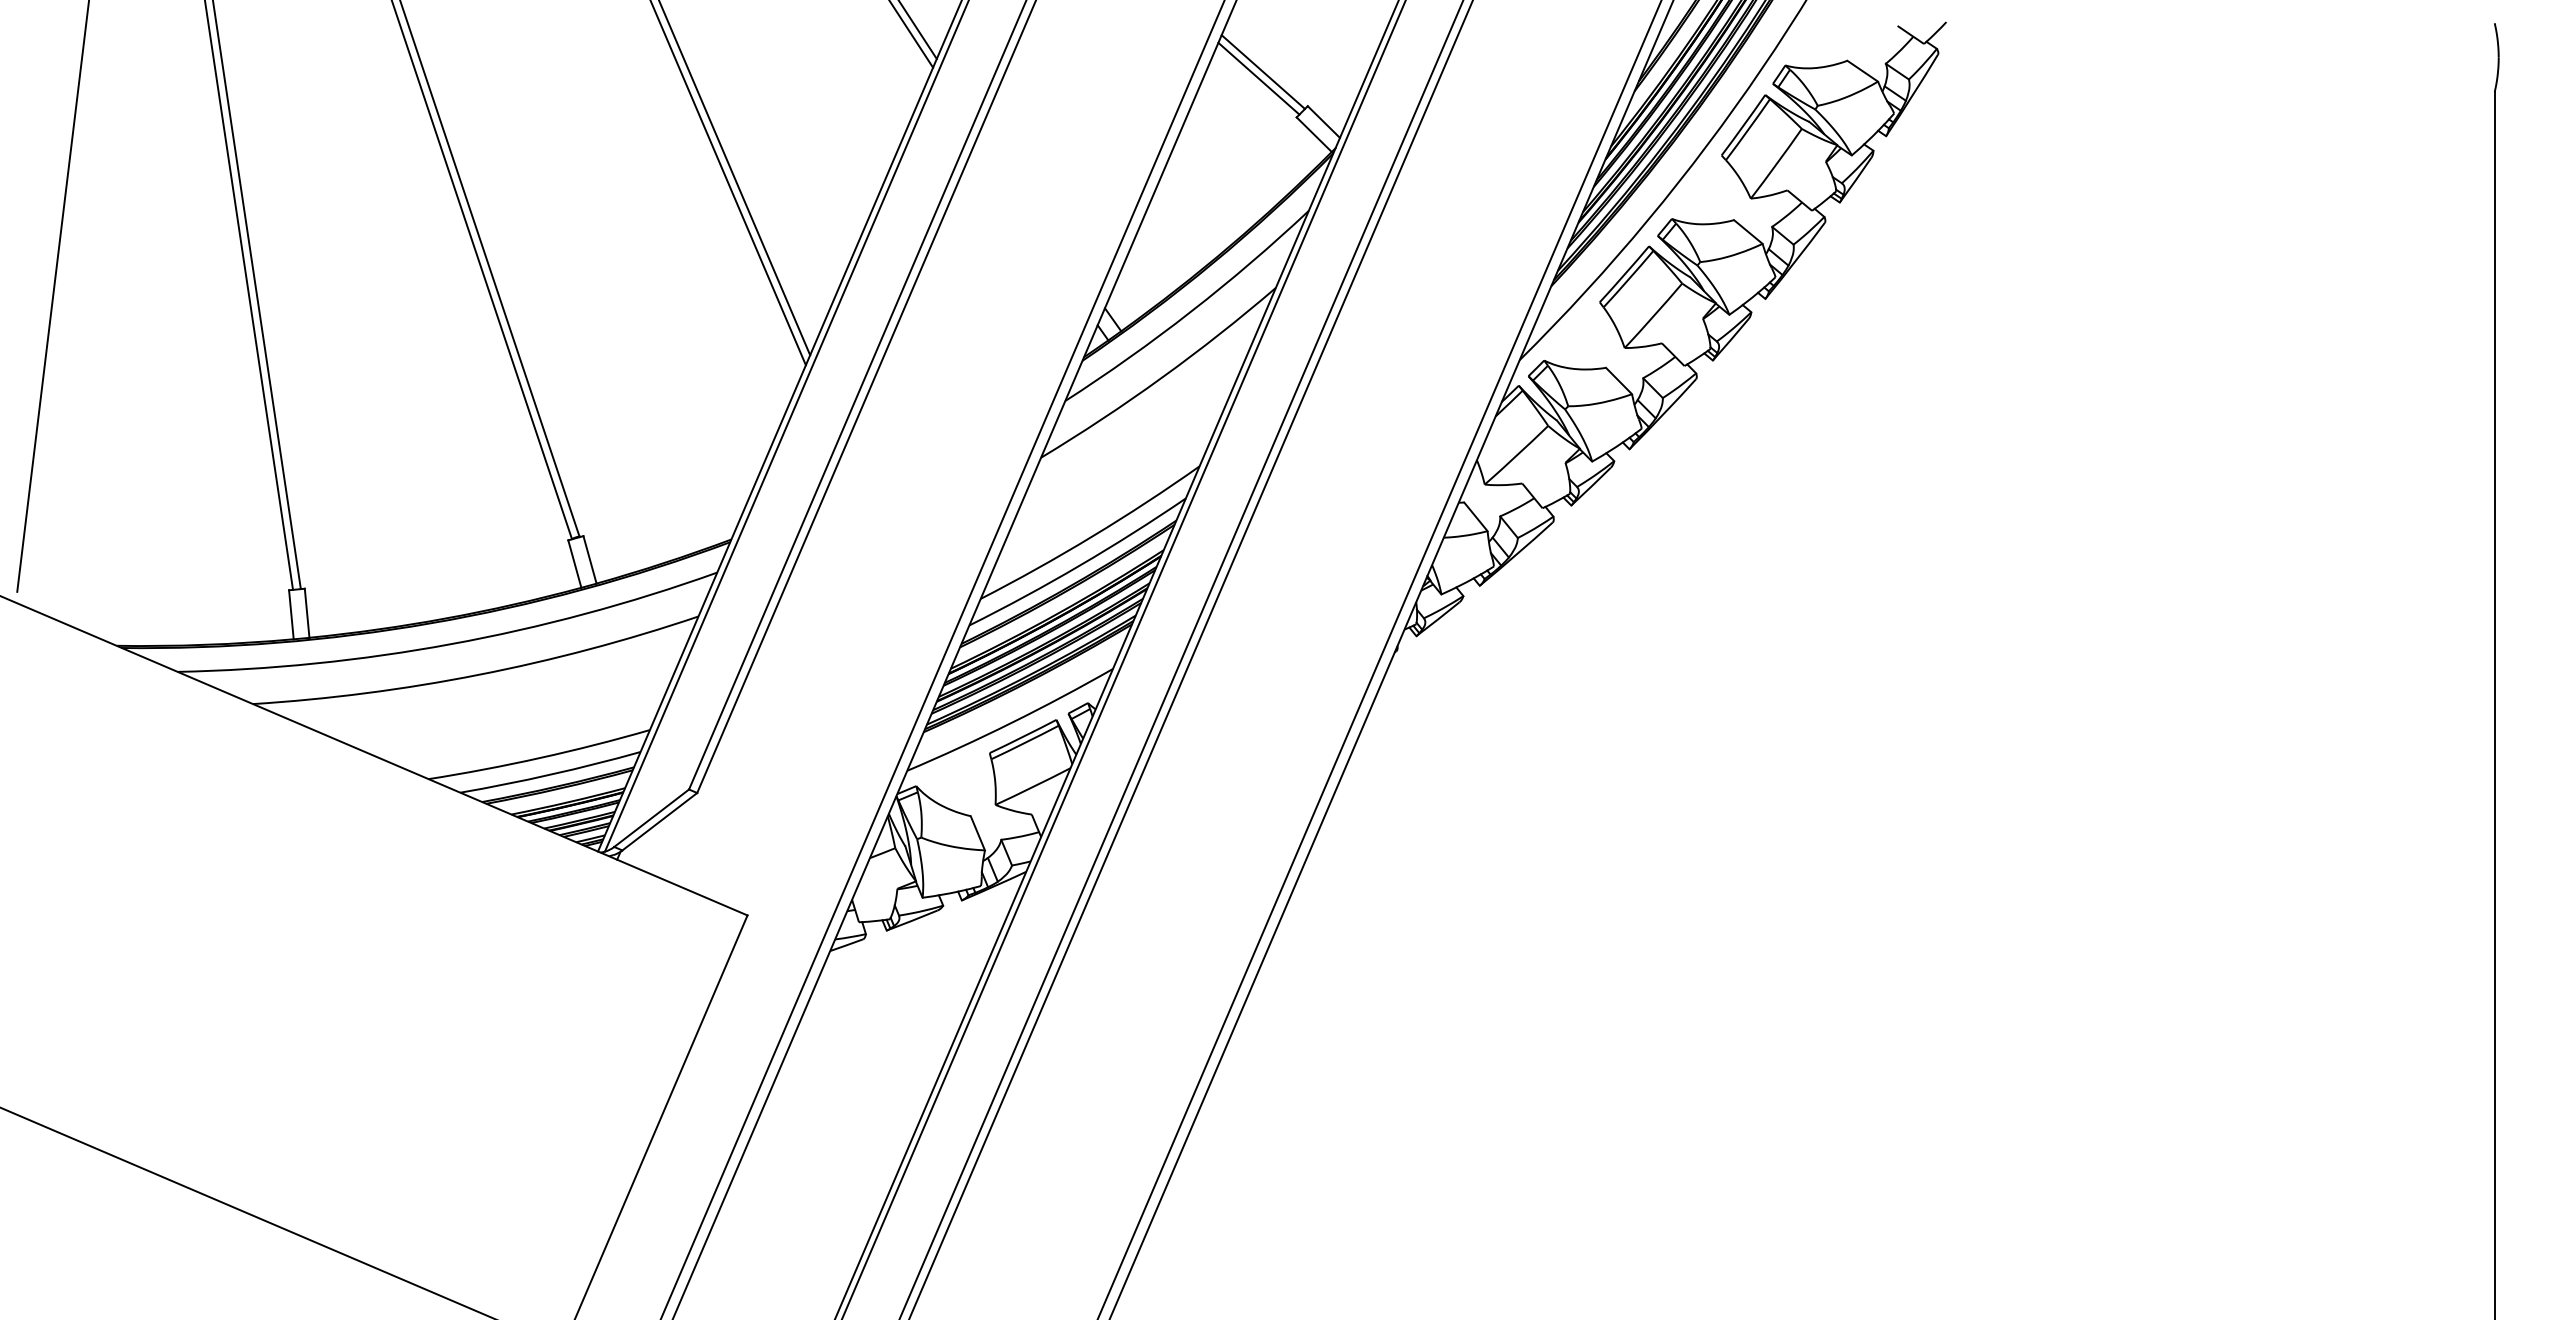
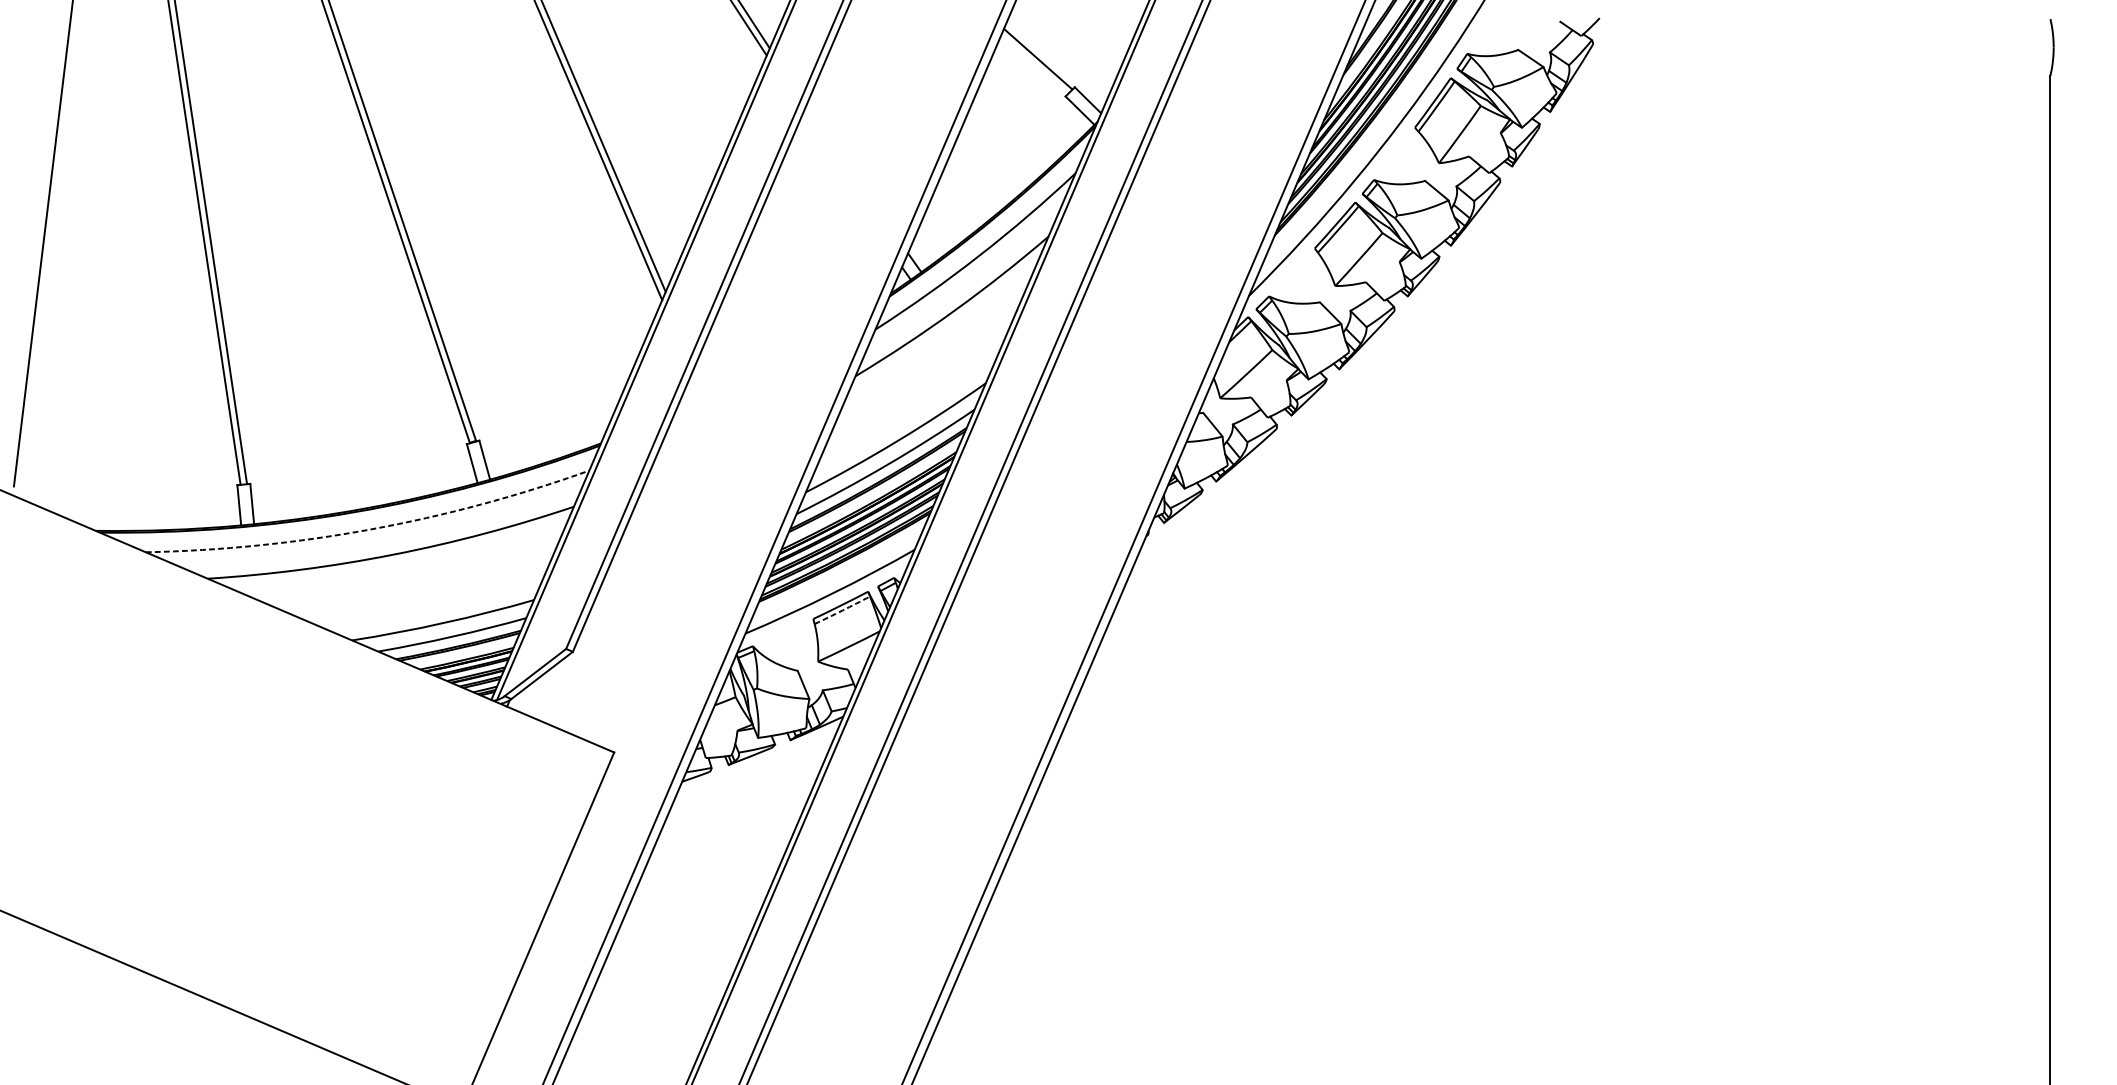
line: (1258, 78) -> (1034, 64), removed
arc: (451, 644) -> (370, 529), solid -> dashed
arc: (1025, 742) -> (842, 610), solid -> dashed

